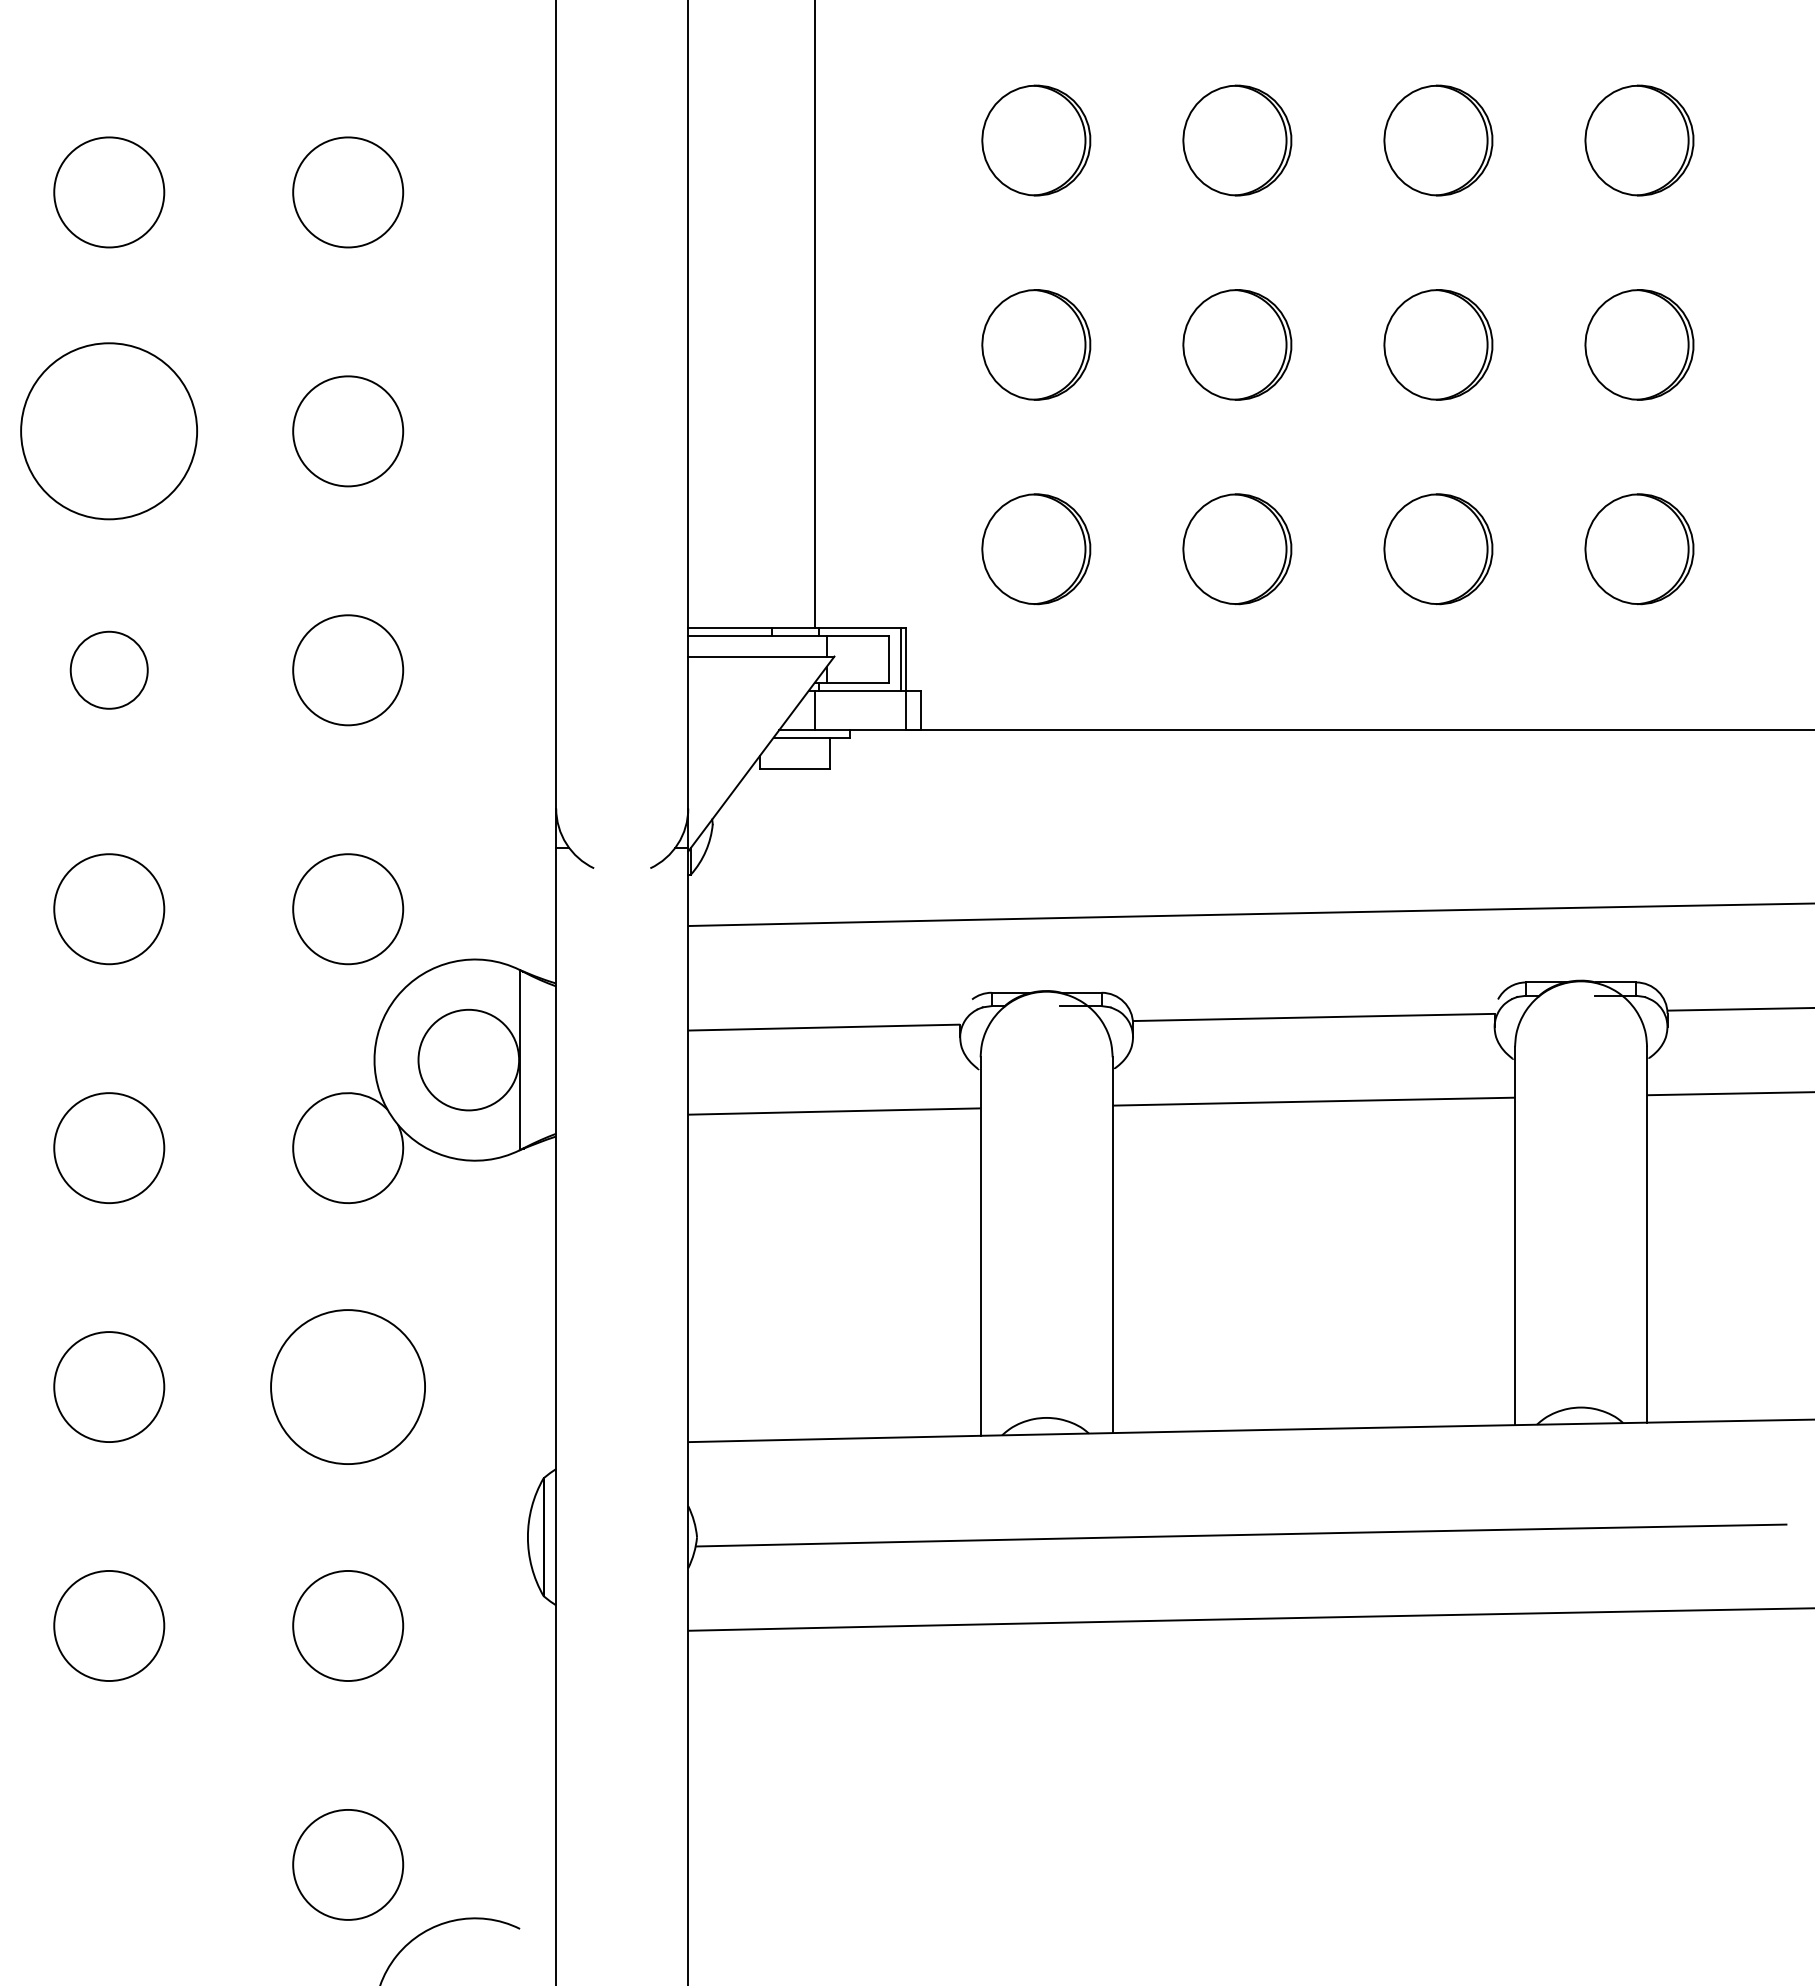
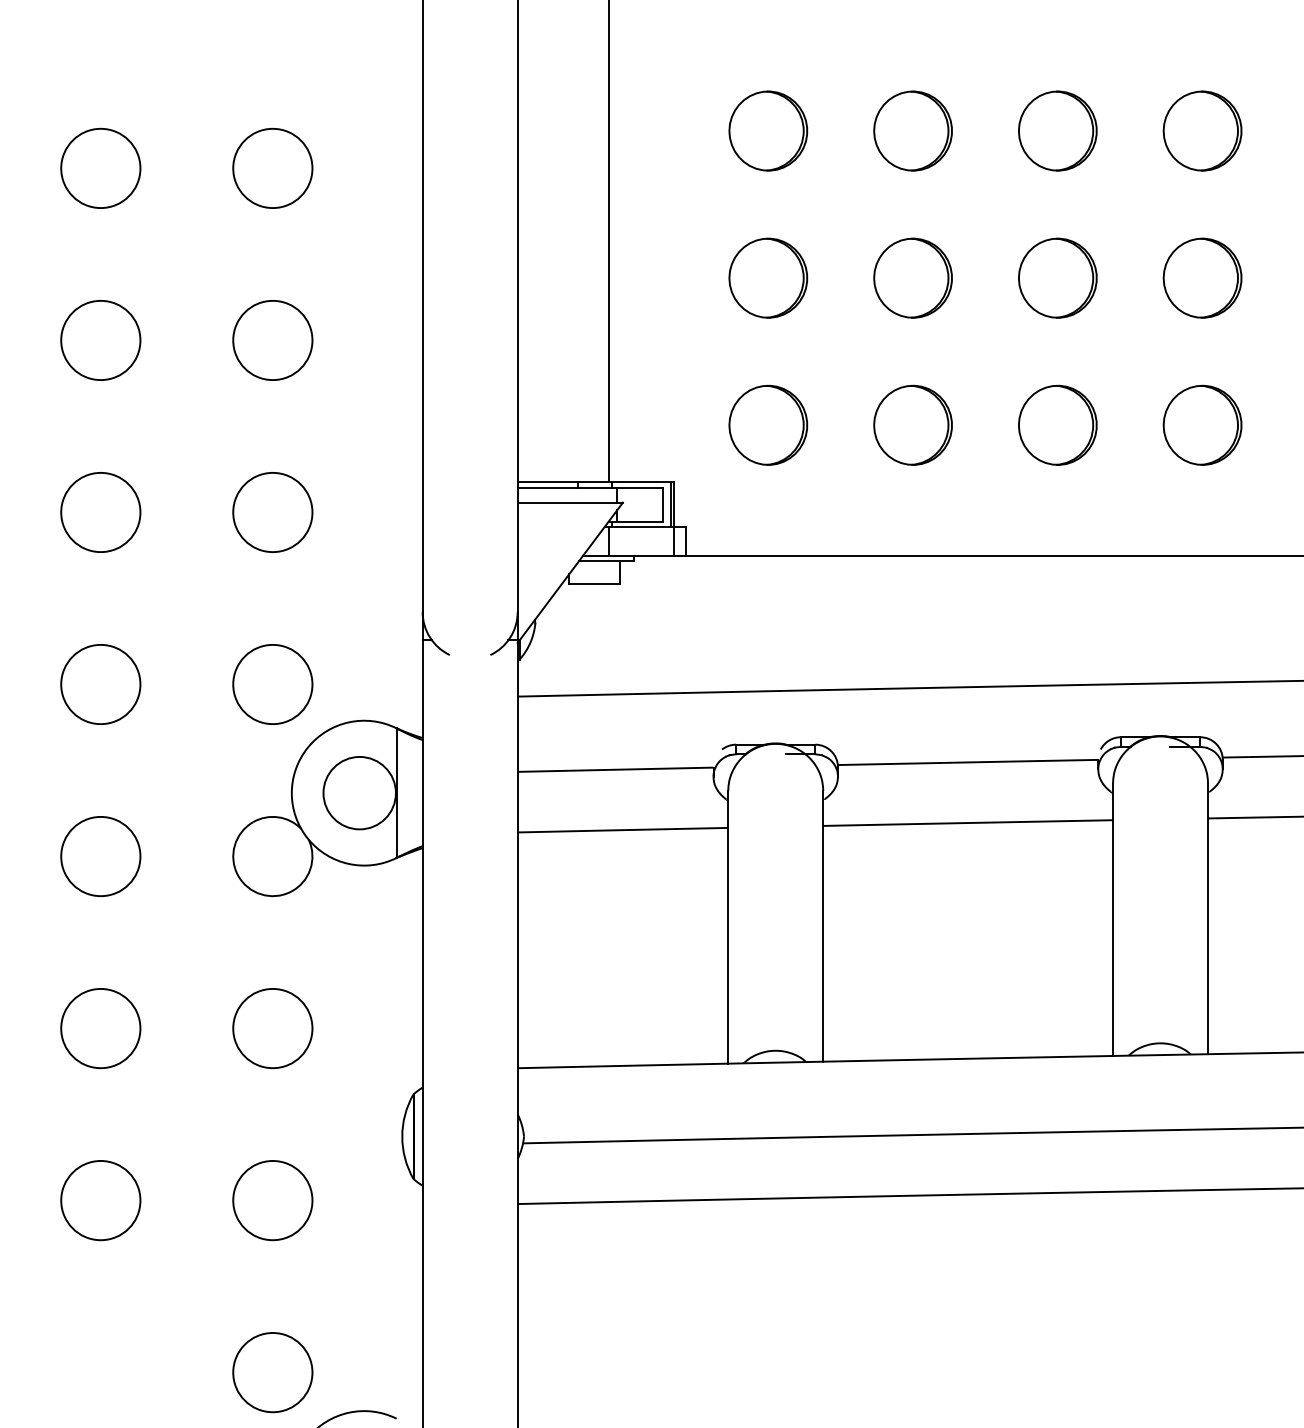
circle: (109, 431) -> (101, 340), size x0.62
circle: (109, 670) -> (101, 512), size x1.43
circle: (348, 1386) -> (273, 1028), size x0.71

